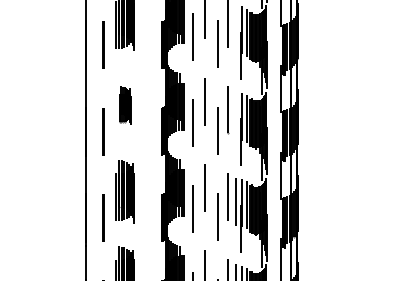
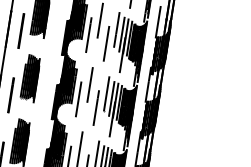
line: (235, 29) -> (121, 34), added
part: (124, 105) -> (29, 78), size x1.67
line: (235, 115) -> (111, 98), added

